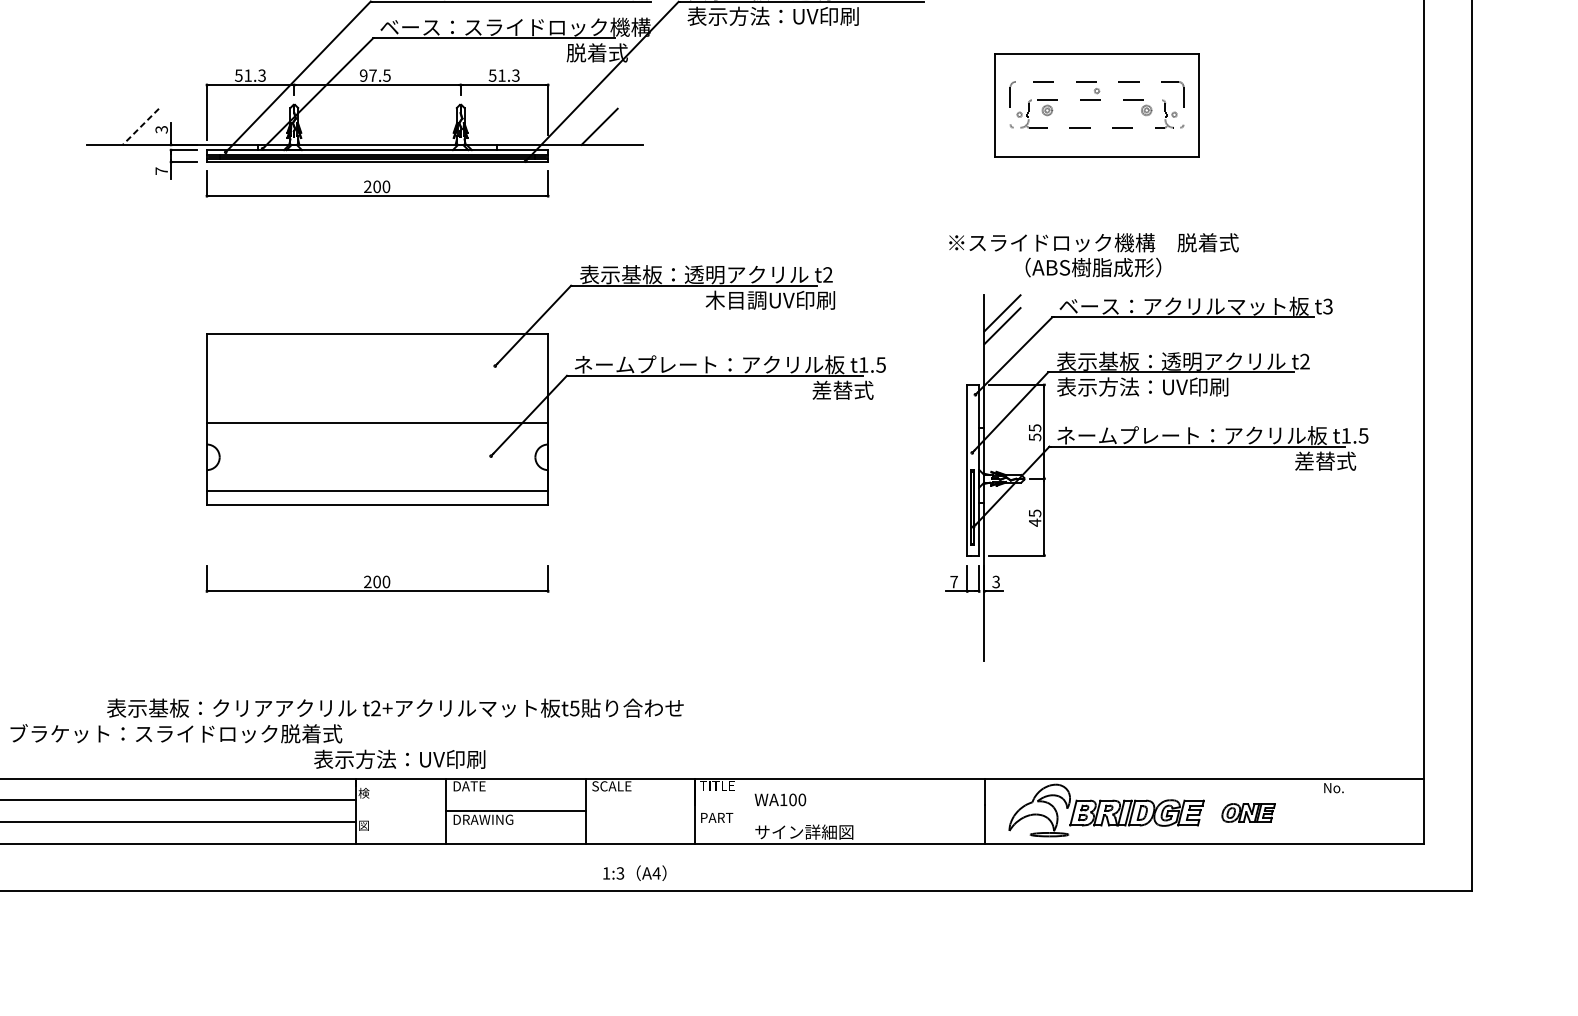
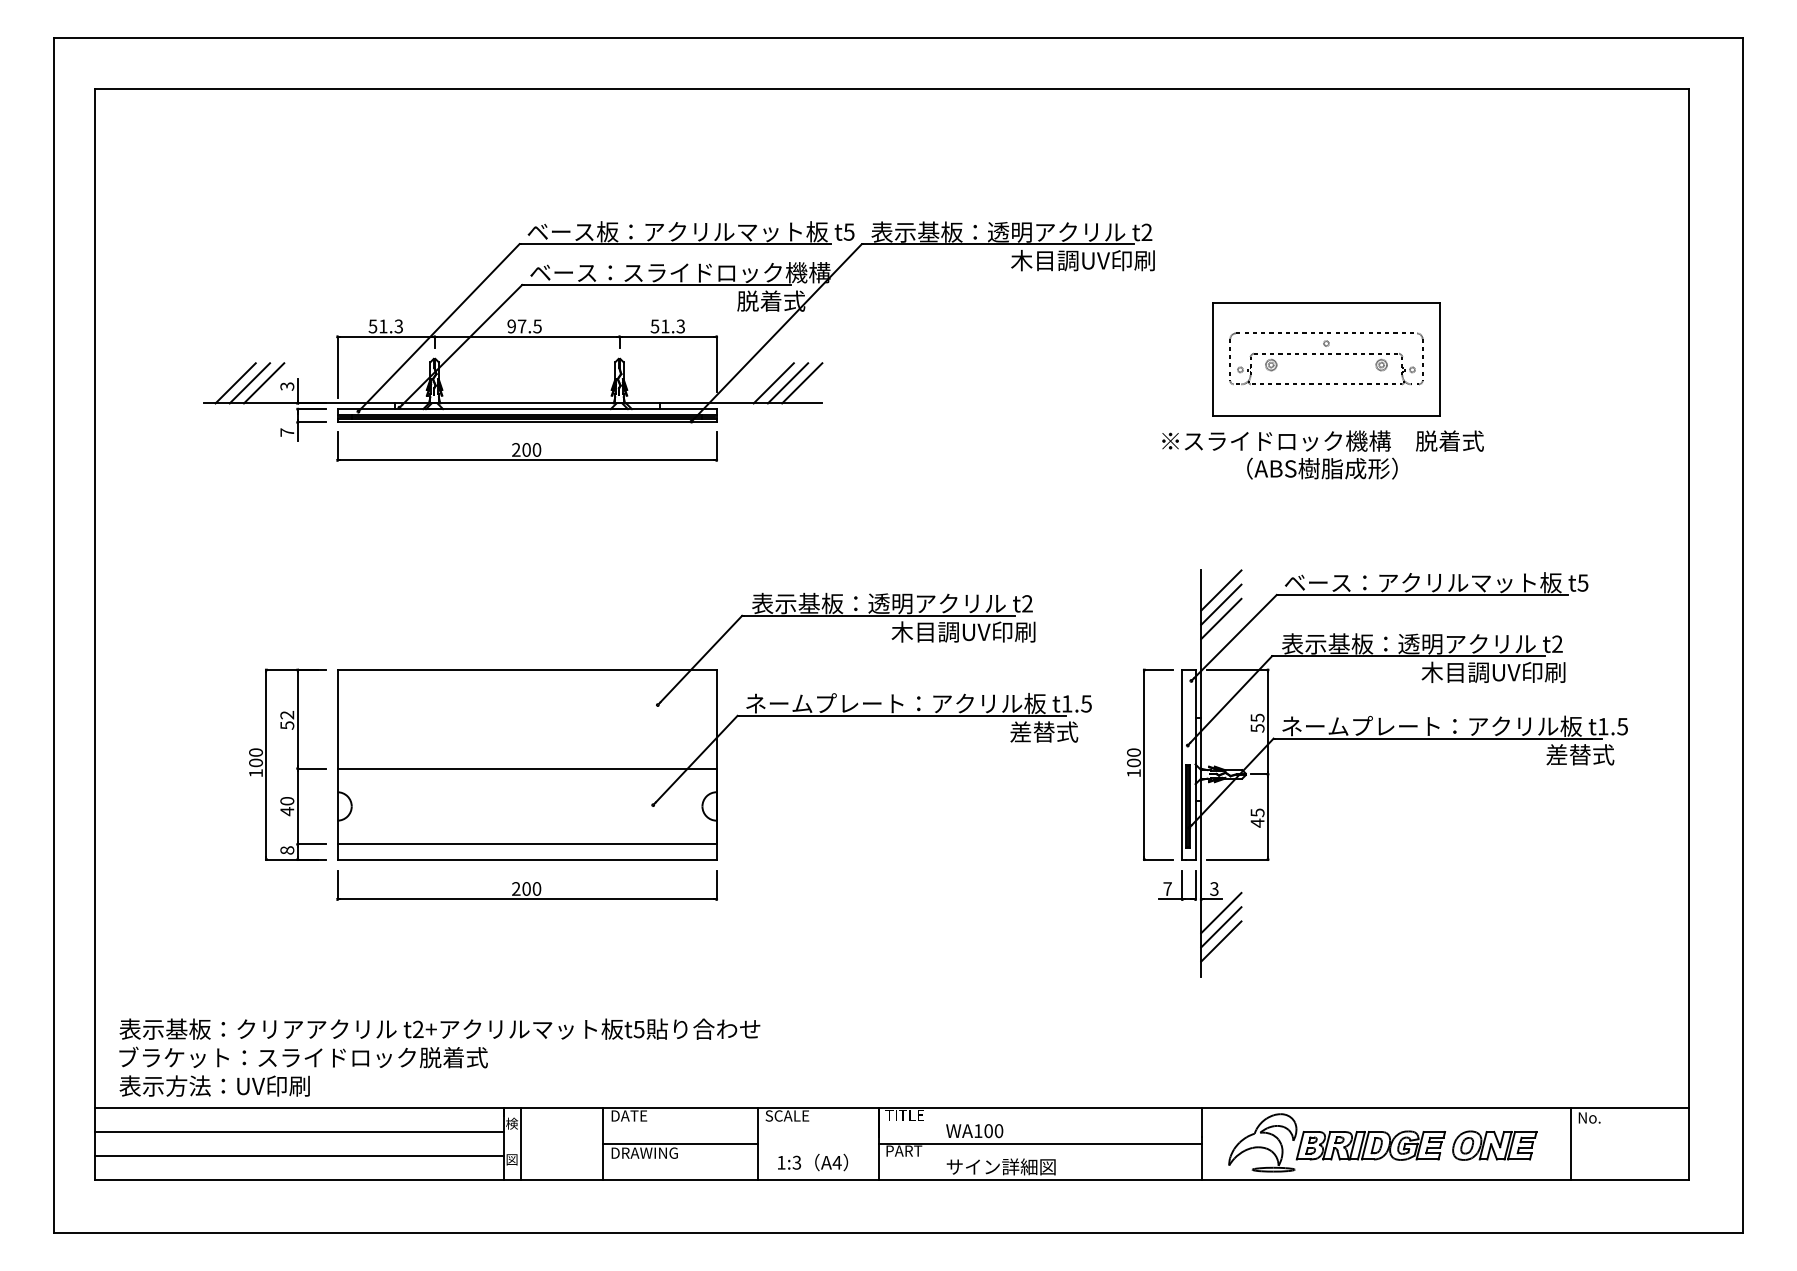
text: (814, 16) -> (1012, 260), 表示方法：UV印刷 -> 木目調UV印刷
line: (115, 127) -> (235, 383), added
line: (127, 127) -> (249, 383), added
line: (140, 127) -> (263, 383), dashed -> solid
line: (611, 127) -> (787, 383), added
line: (625, 127) -> (802, 383), added
text: (1093, 254) -> (1322, 454), moved
text: (1328, 306) -> (1583, 582), t3 -> t5
line: (1002, 338) -> (1221, 618), added
part: (546, 385) -> (714, 726), moved
text: (1184, 386) -> (1423, 671), 表示方法：UV印刷 -> 木目調UV印刷
part: (161, 469) -> (287, 764), added
part: (938, 469) -> (1150, 764), added
line: (1002, 603) -> (1221, 912), added
line: (1002, 616) -> (1221, 927), added
line: (1002, 629) -> (1221, 941), added
text: (395, 707) -> (439, 1028), moved
text: (399, 758) -> (214, 1085), moved
line: (371, 811) -> (520, 1143), added
line: (839, 811) -> (1040, 1143), added
line: (1317, 811) -> (1571, 1143), added
part: (1248, 812) -> (1494, 1145), size x1.43
text: (635, 873) -> (813, 1162), moved

